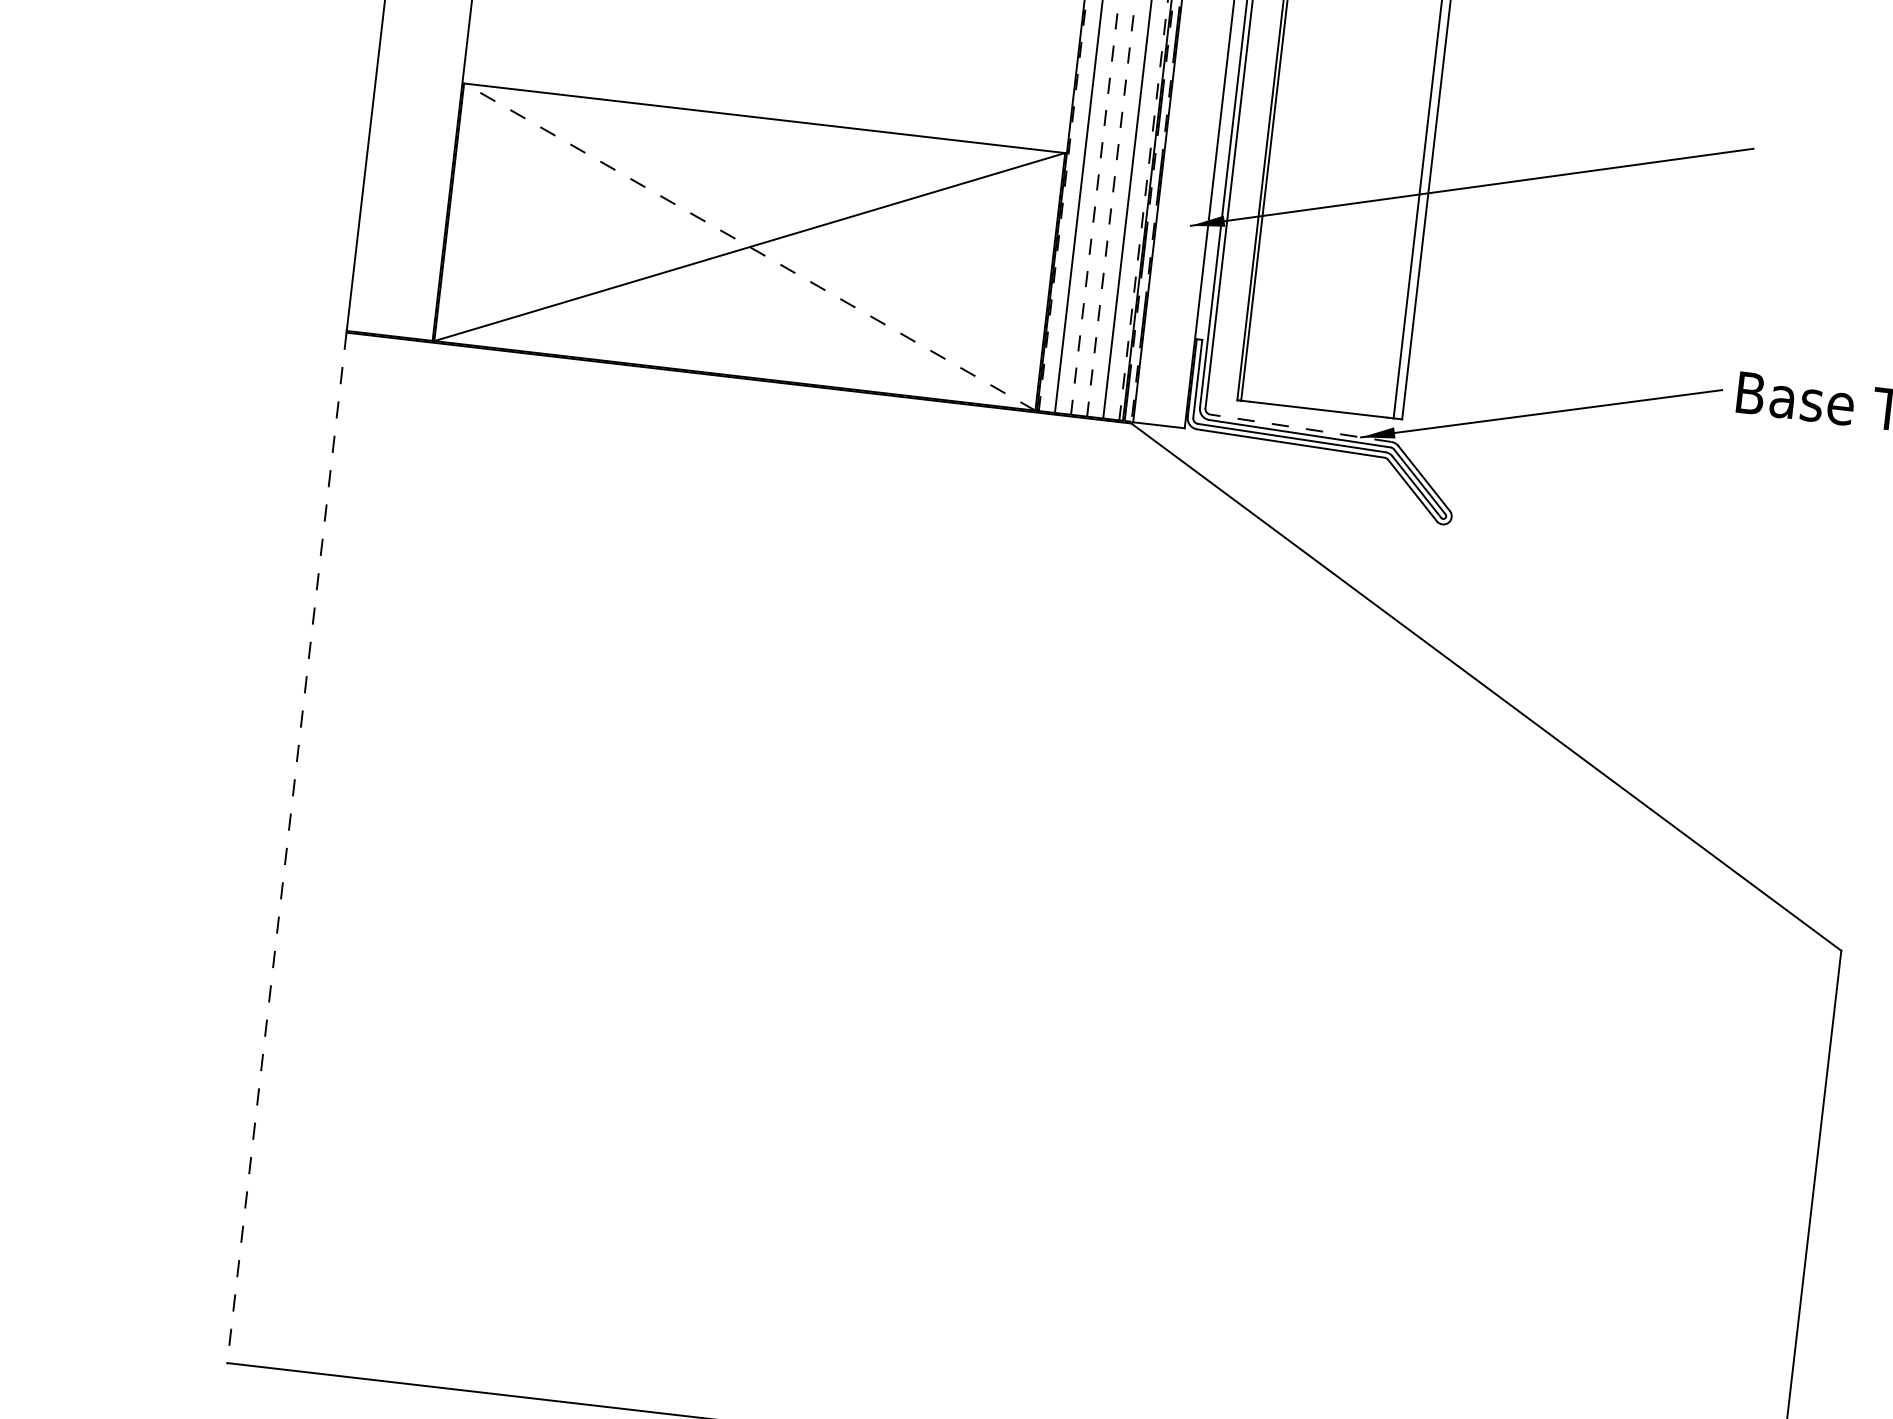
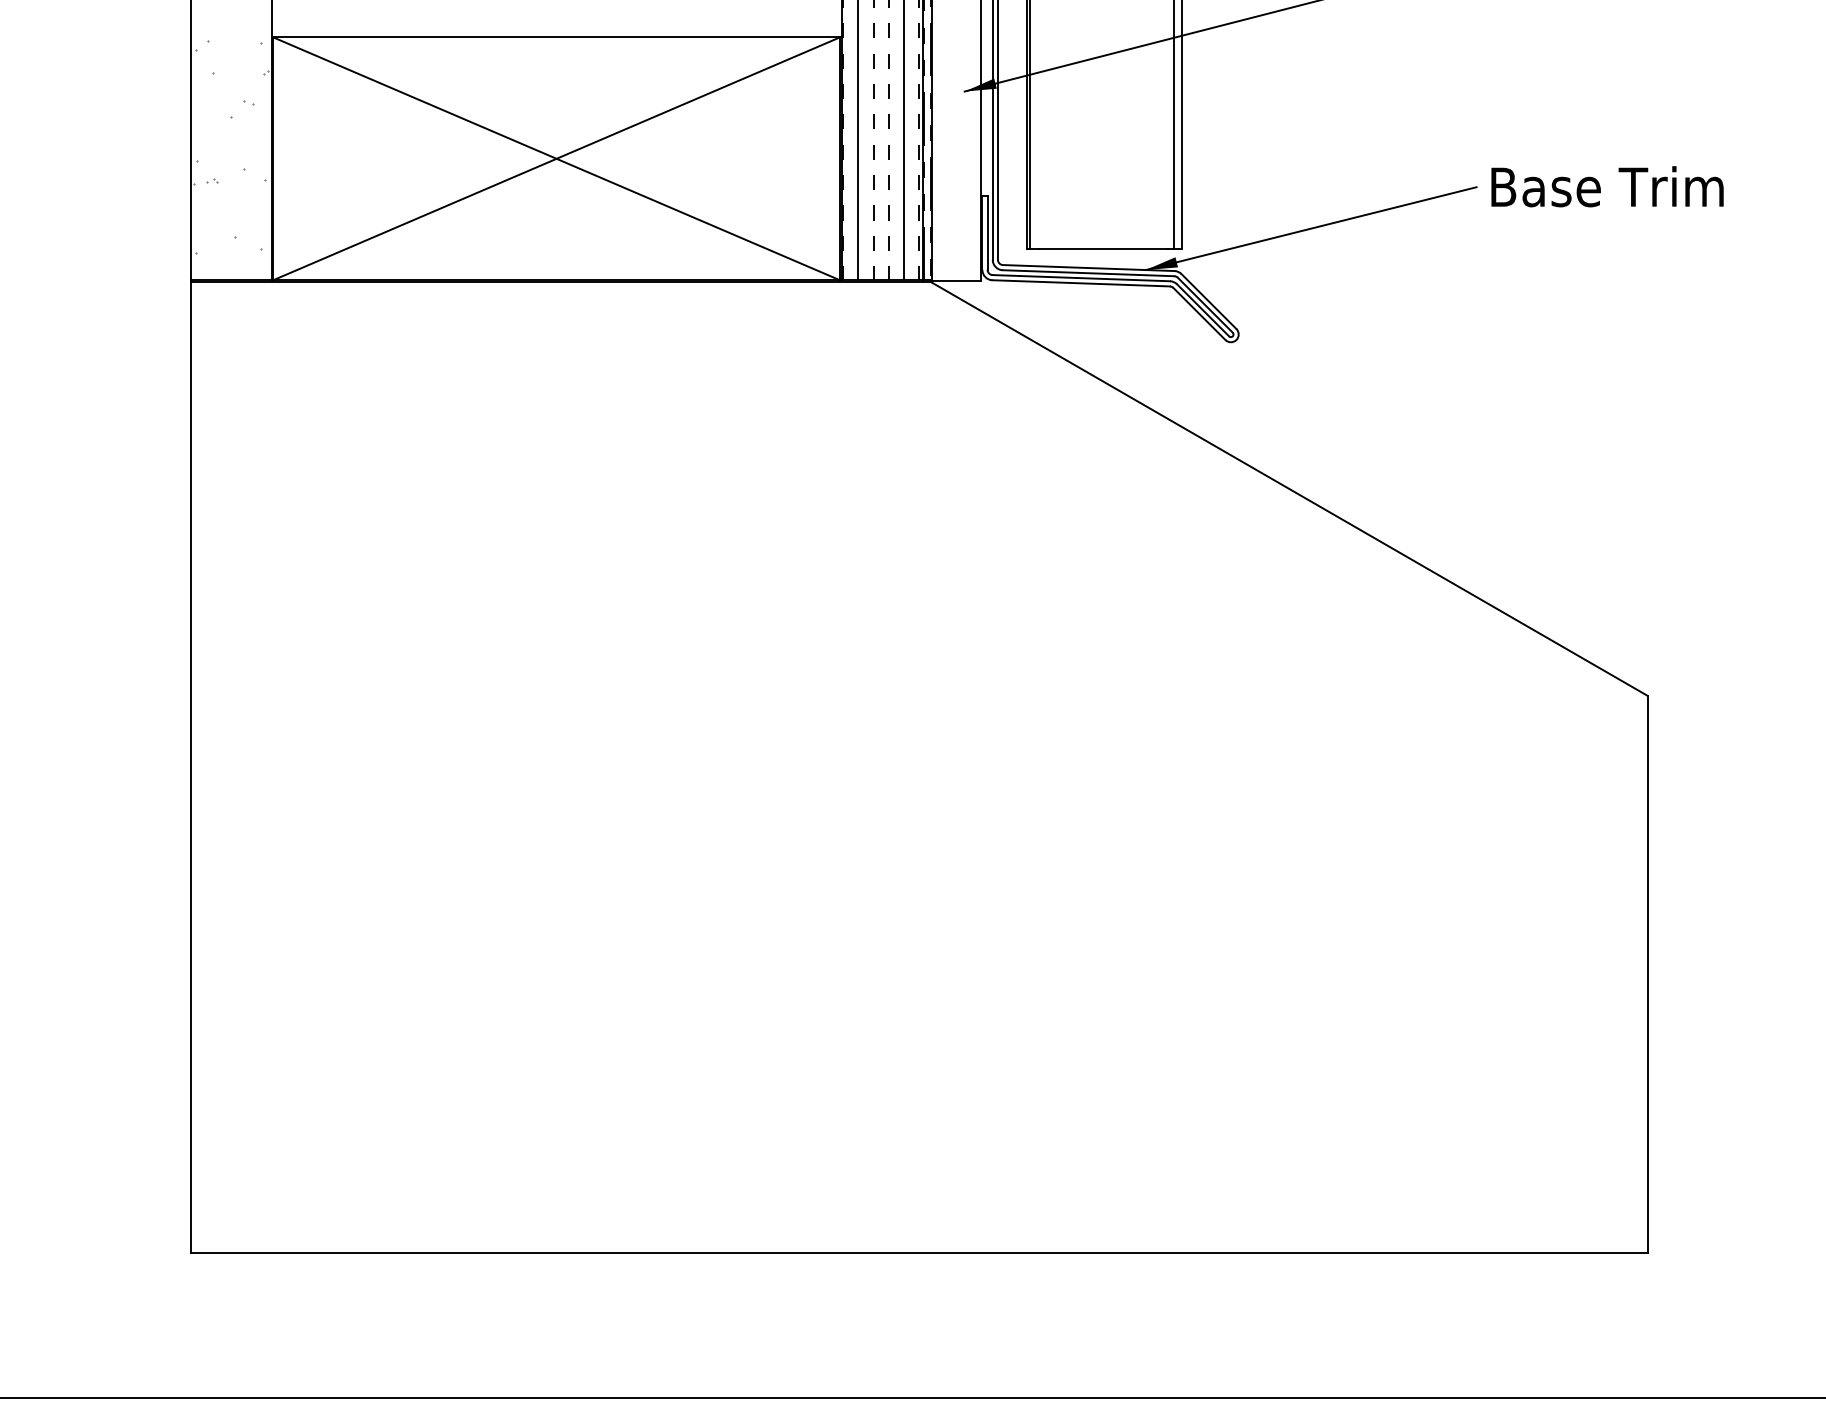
hatch: (405, 193) -> (230, 146), added
line: (749, 246) -> (556, 158), dashed -> solid
line: (1300, 428) -> (1088, 268), dashed -> solid
line: (286, 847) -> (190, 767), dashed -> solid

